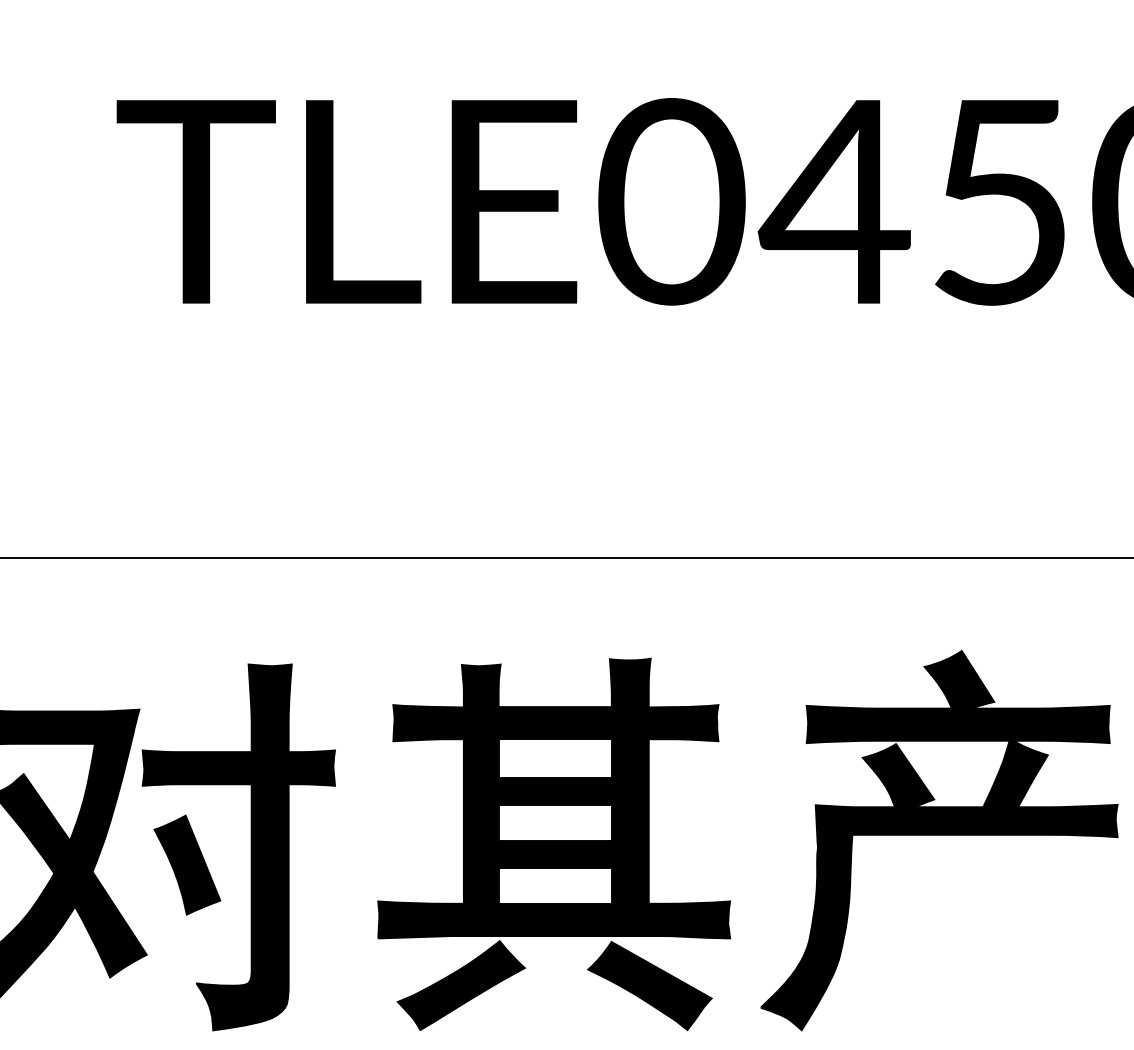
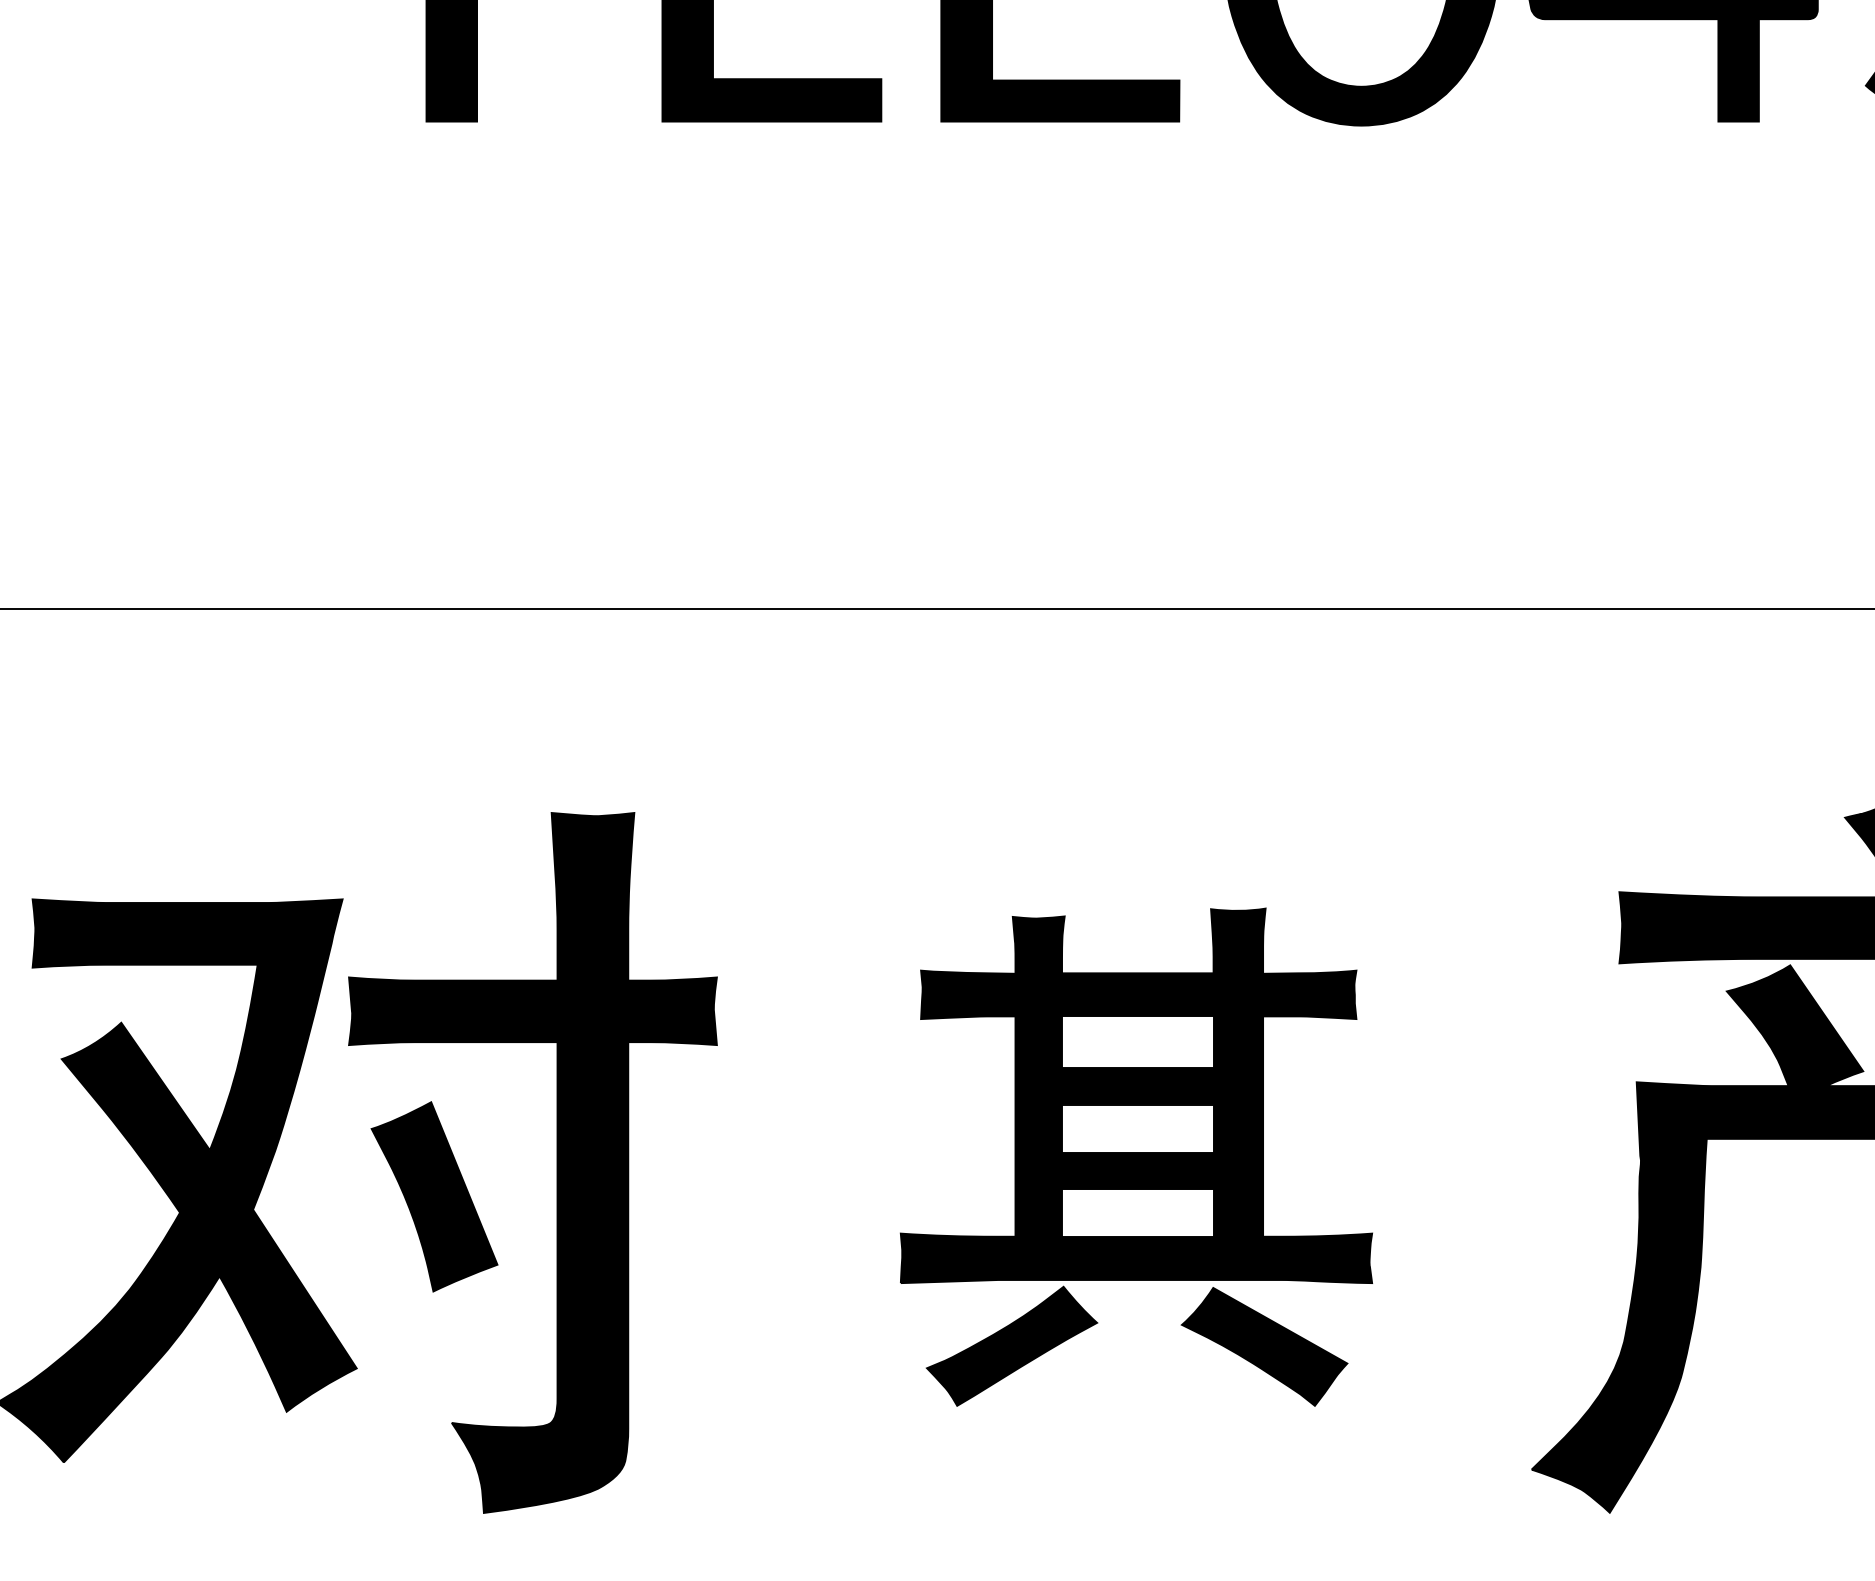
part: (554, 844) -> (1136, 1157), size x0.7

